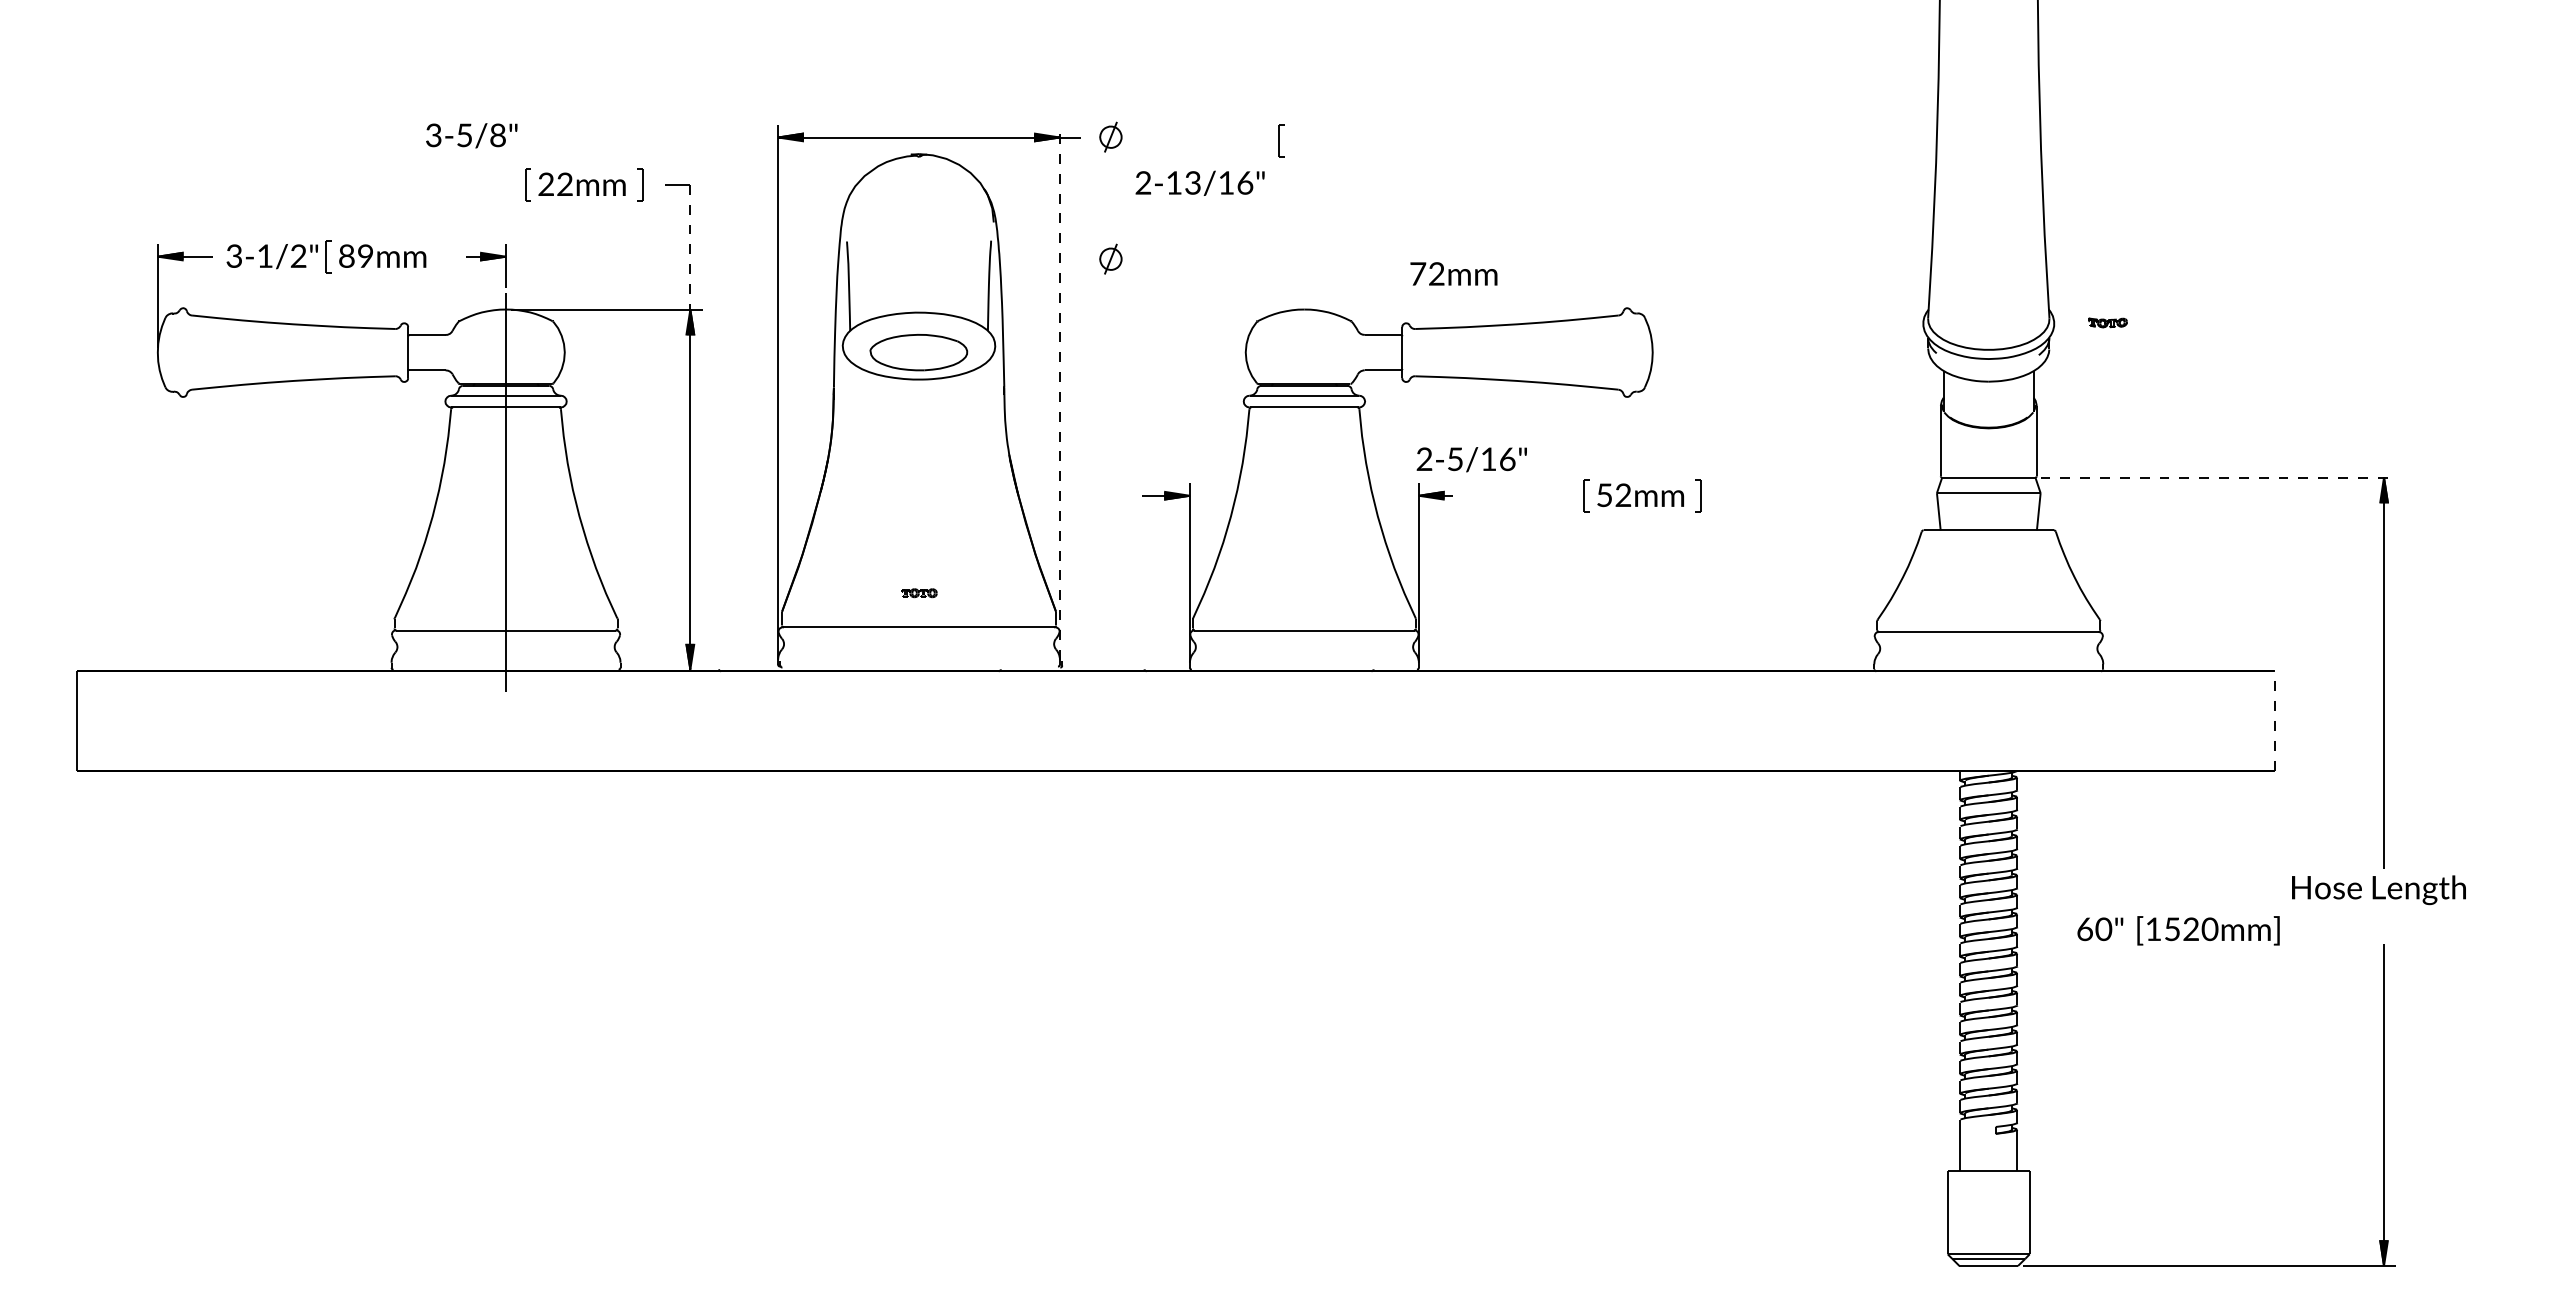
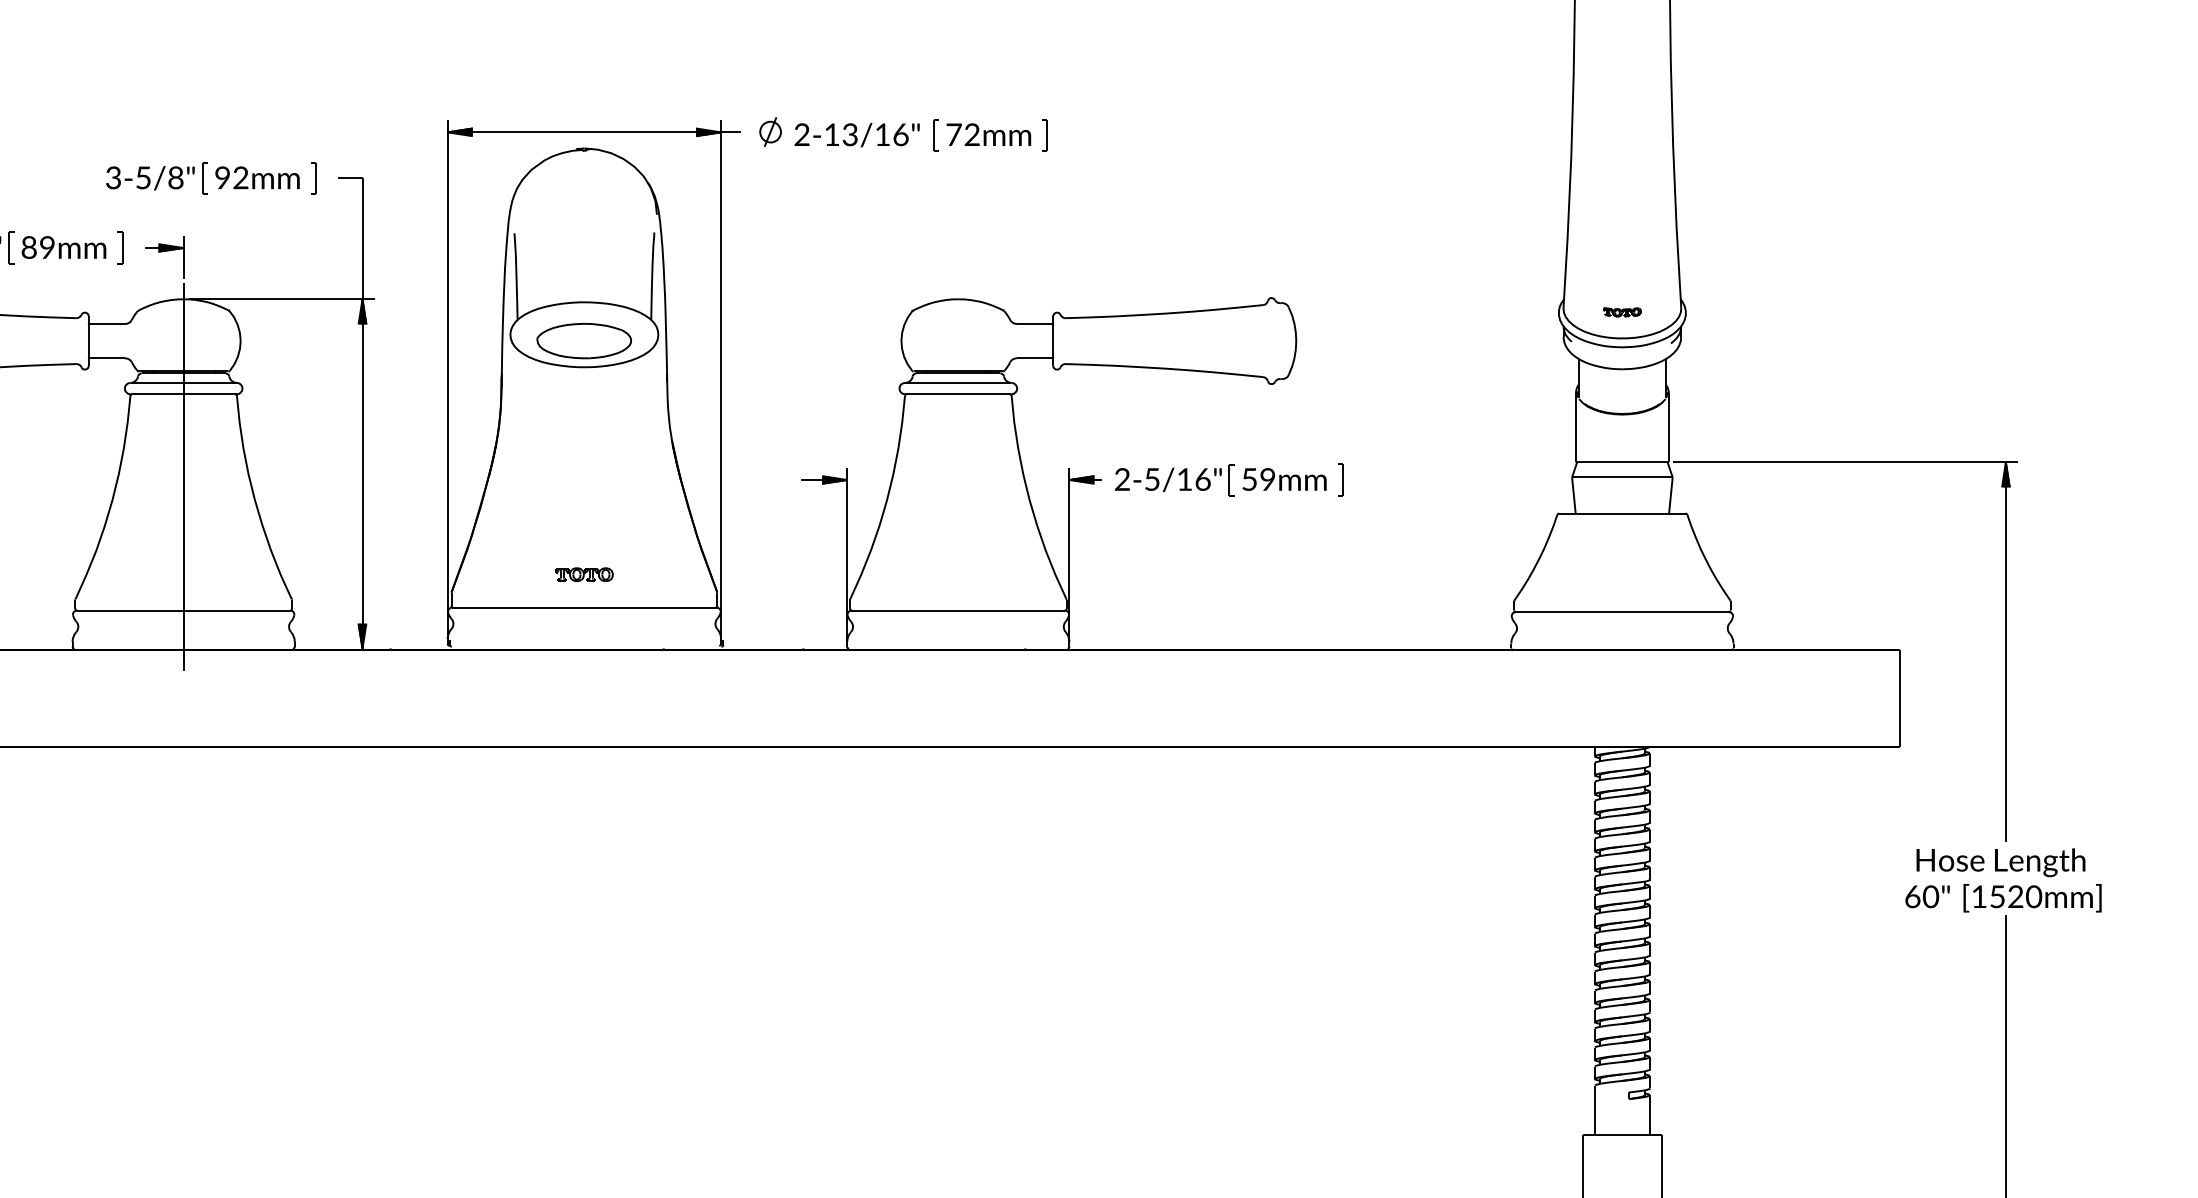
text: (471, 135) -> (150, 177), moved
part: (1393, 140) -> (1044, 135), added
text: (1199, 182) -> (856, 134), moved
text: (545, 184) -> (221, 177), 22mm -> 92mm
line: (690, 247) -> (362, 239), dashed -> solid
part: (440, 256) -> (120, 247), added
part: (1110, 258) -> (770, 249), removed
text: (1453, 273) -> (988, 134), moved
part: (2107, 322) -> (1622, 311), moved
line: (1059, 391) -> (720, 378), dashed -> solid
text: (1471, 459) -> (1167, 479), moved
line: (2218, 477) -> (1845, 462), dashed -> solid
text: (1623, 495) -> (1267, 479), 52mm -> 59mm
part: (919, 592) -> (584, 573), size x1.67
line: (2274, 720) -> (1899, 698), dashed -> solid
text: (2178, 930) -> (2003, 897), moved

